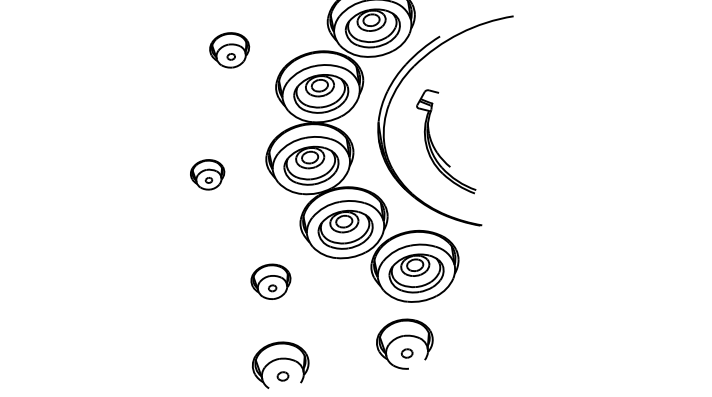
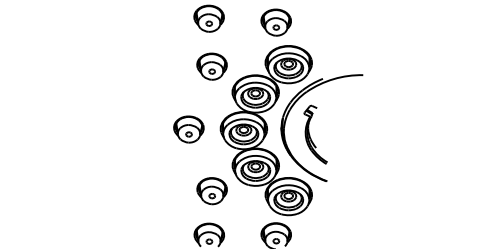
part: (228, 50) -> (211, 66), size x1.43
part: (207, 175) -> (188, 129), size x1.67
part: (270, 282) -> (211, 191), size x1.43

